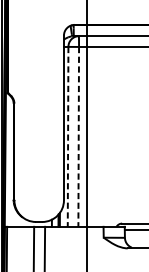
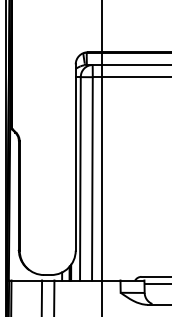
line: (68, 136) -> (80, 178), dashed -> solid
line: (78, 136) -> (92, 178), dashed -> solid

